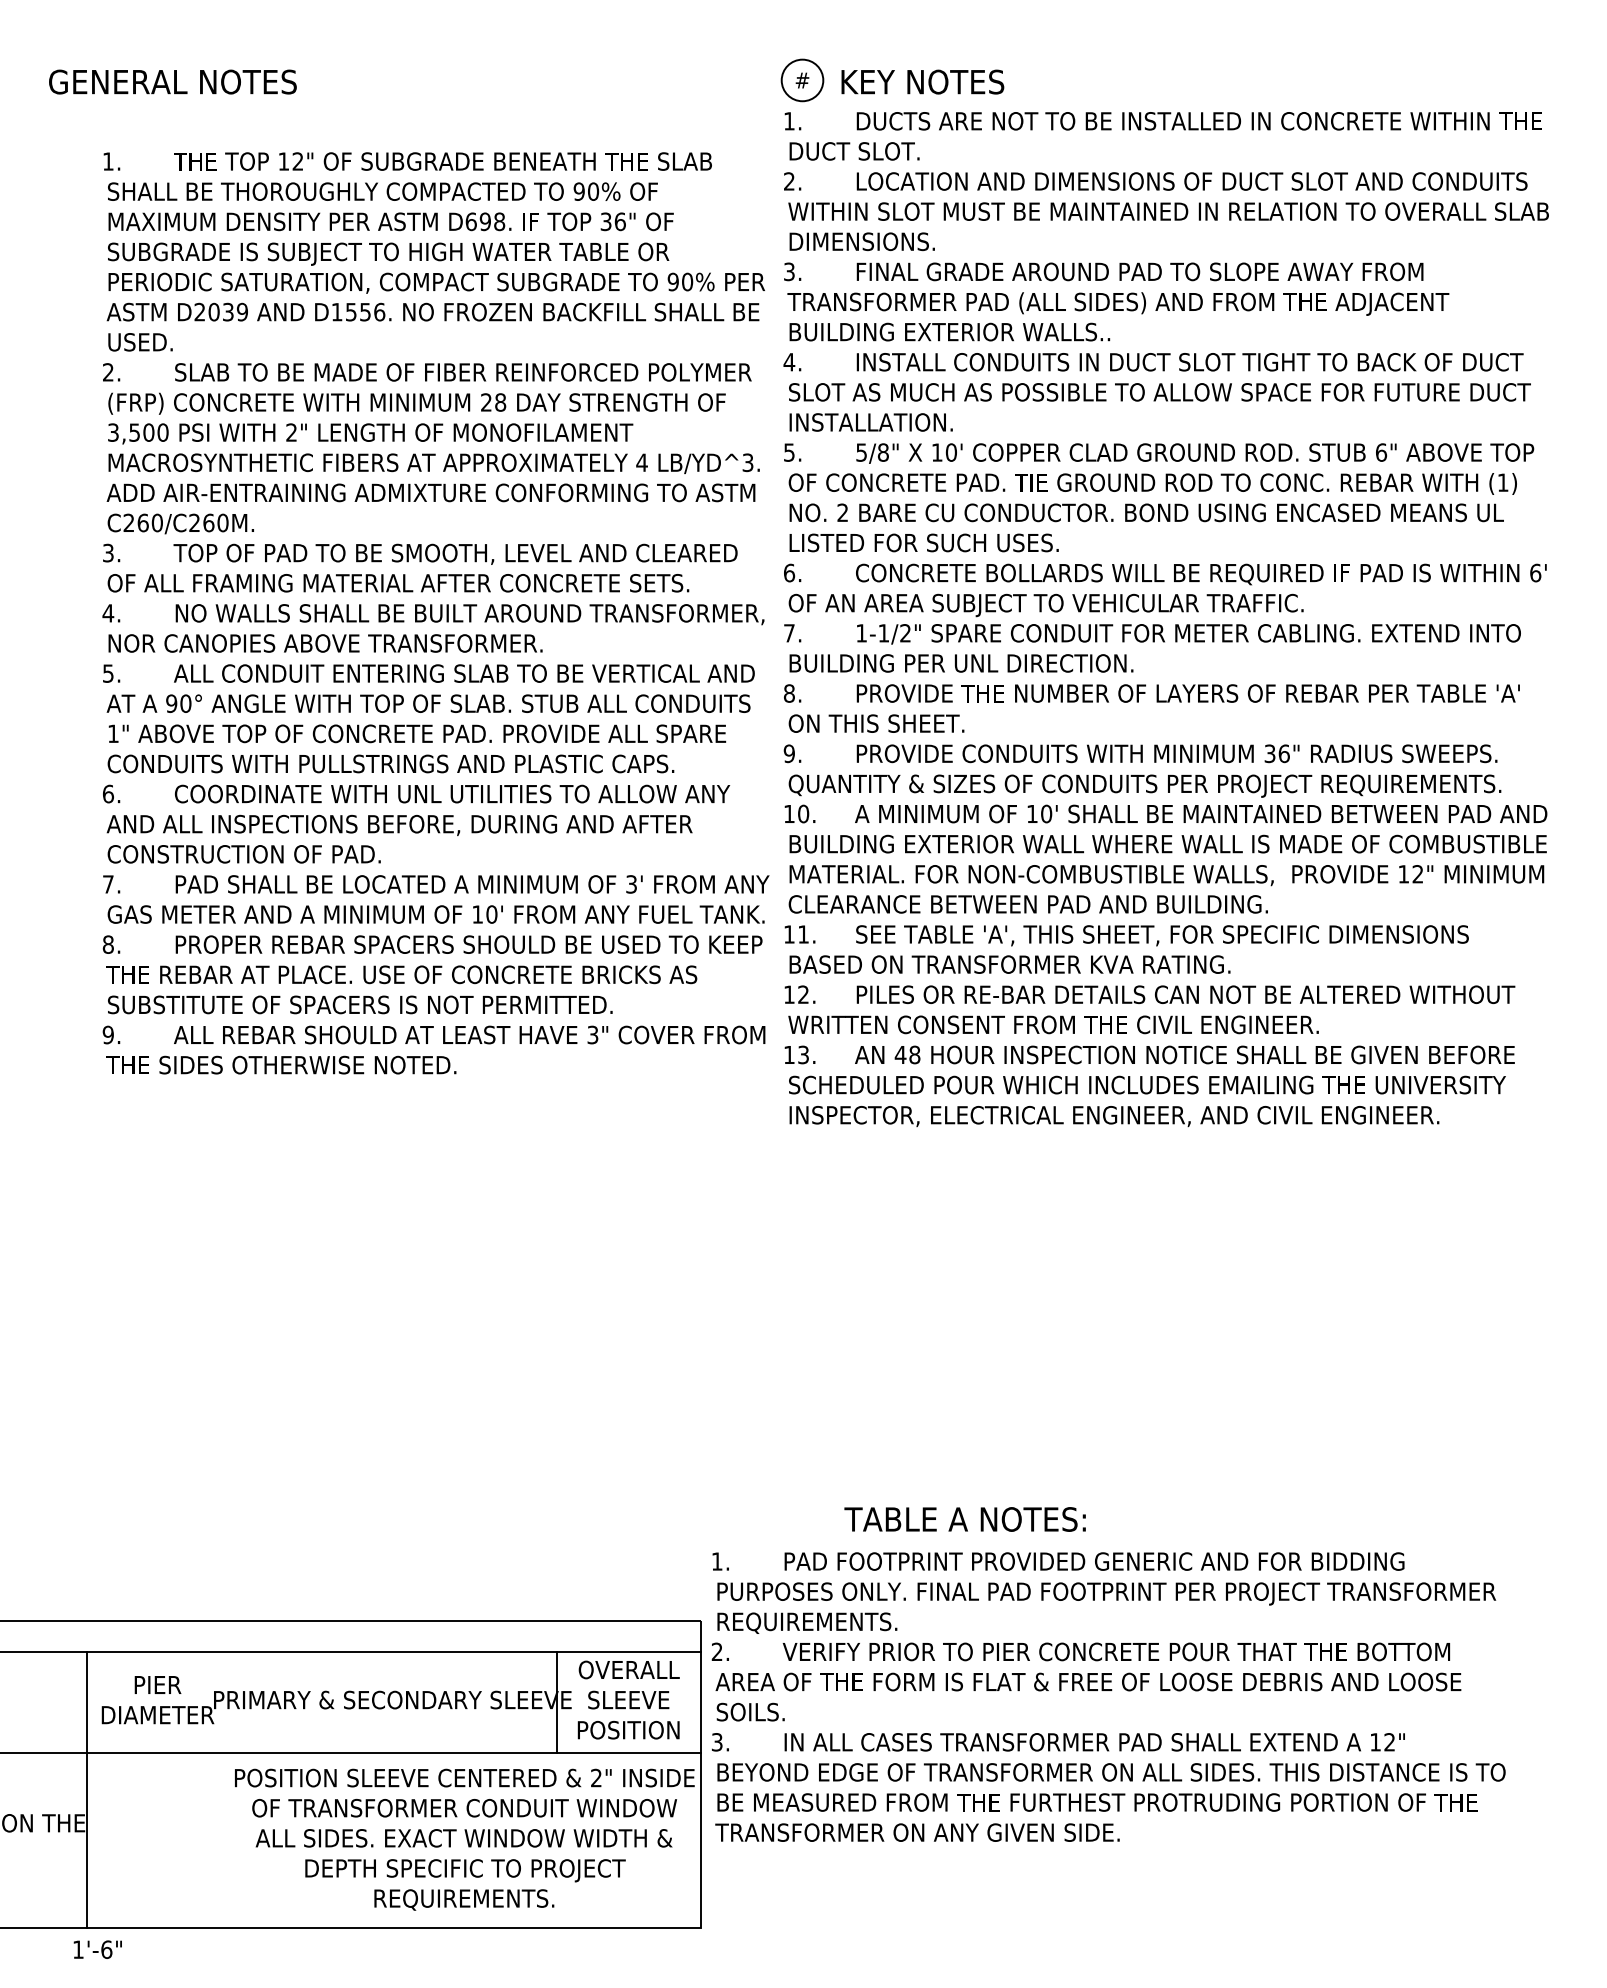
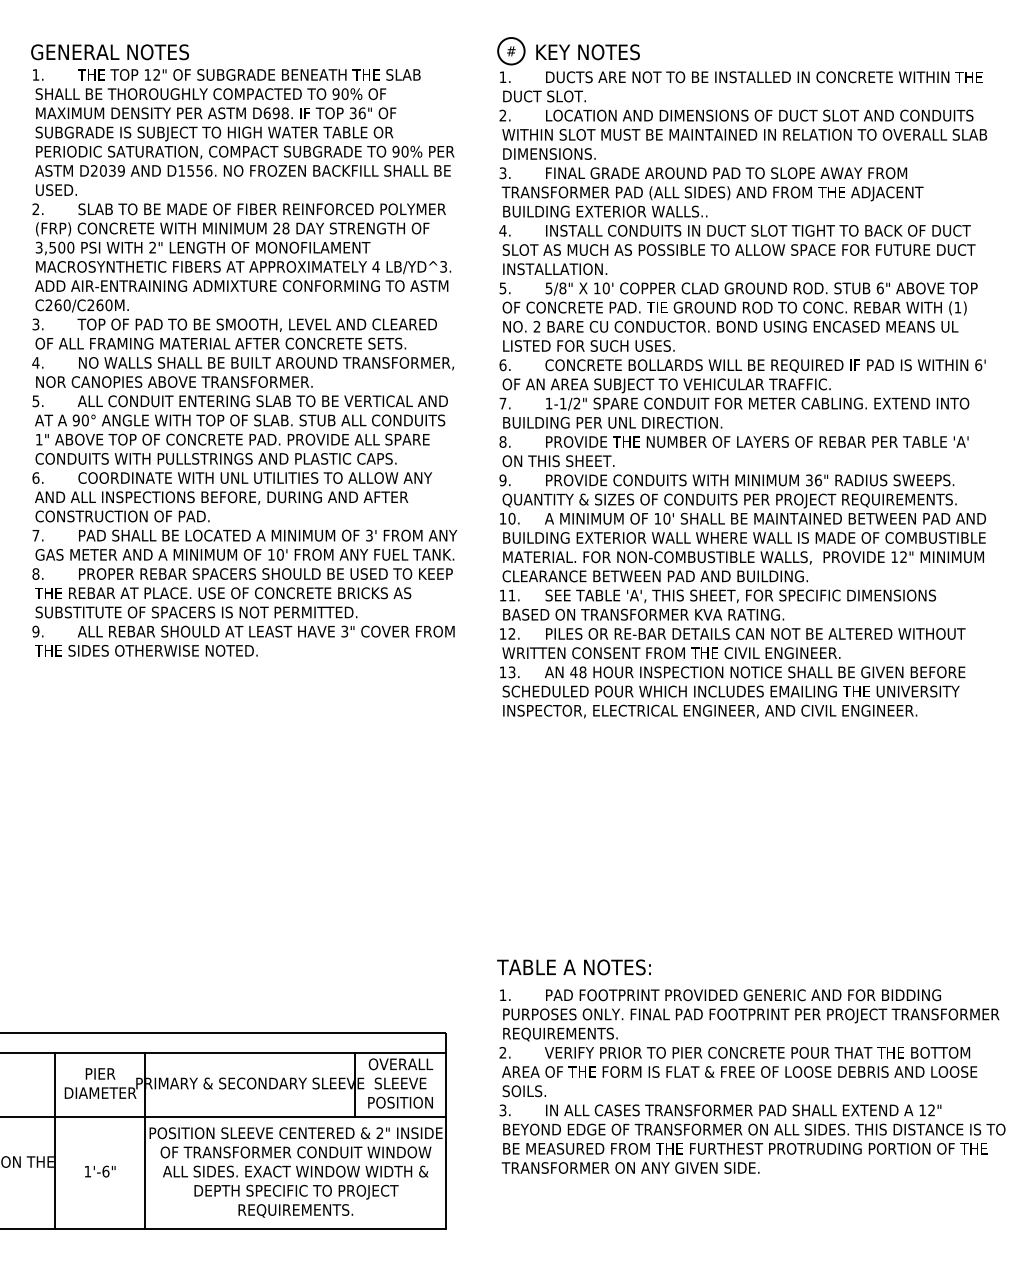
text: (435, 612) -> (244, 362), moved
text: (964, 1519) -> (573, 967), moved
text: (1108, 1696) -> (752, 1081), moved
line: (228, 1789) -> (145, 1140), added
text: (98, 1949) -> (100, 1171), moved

